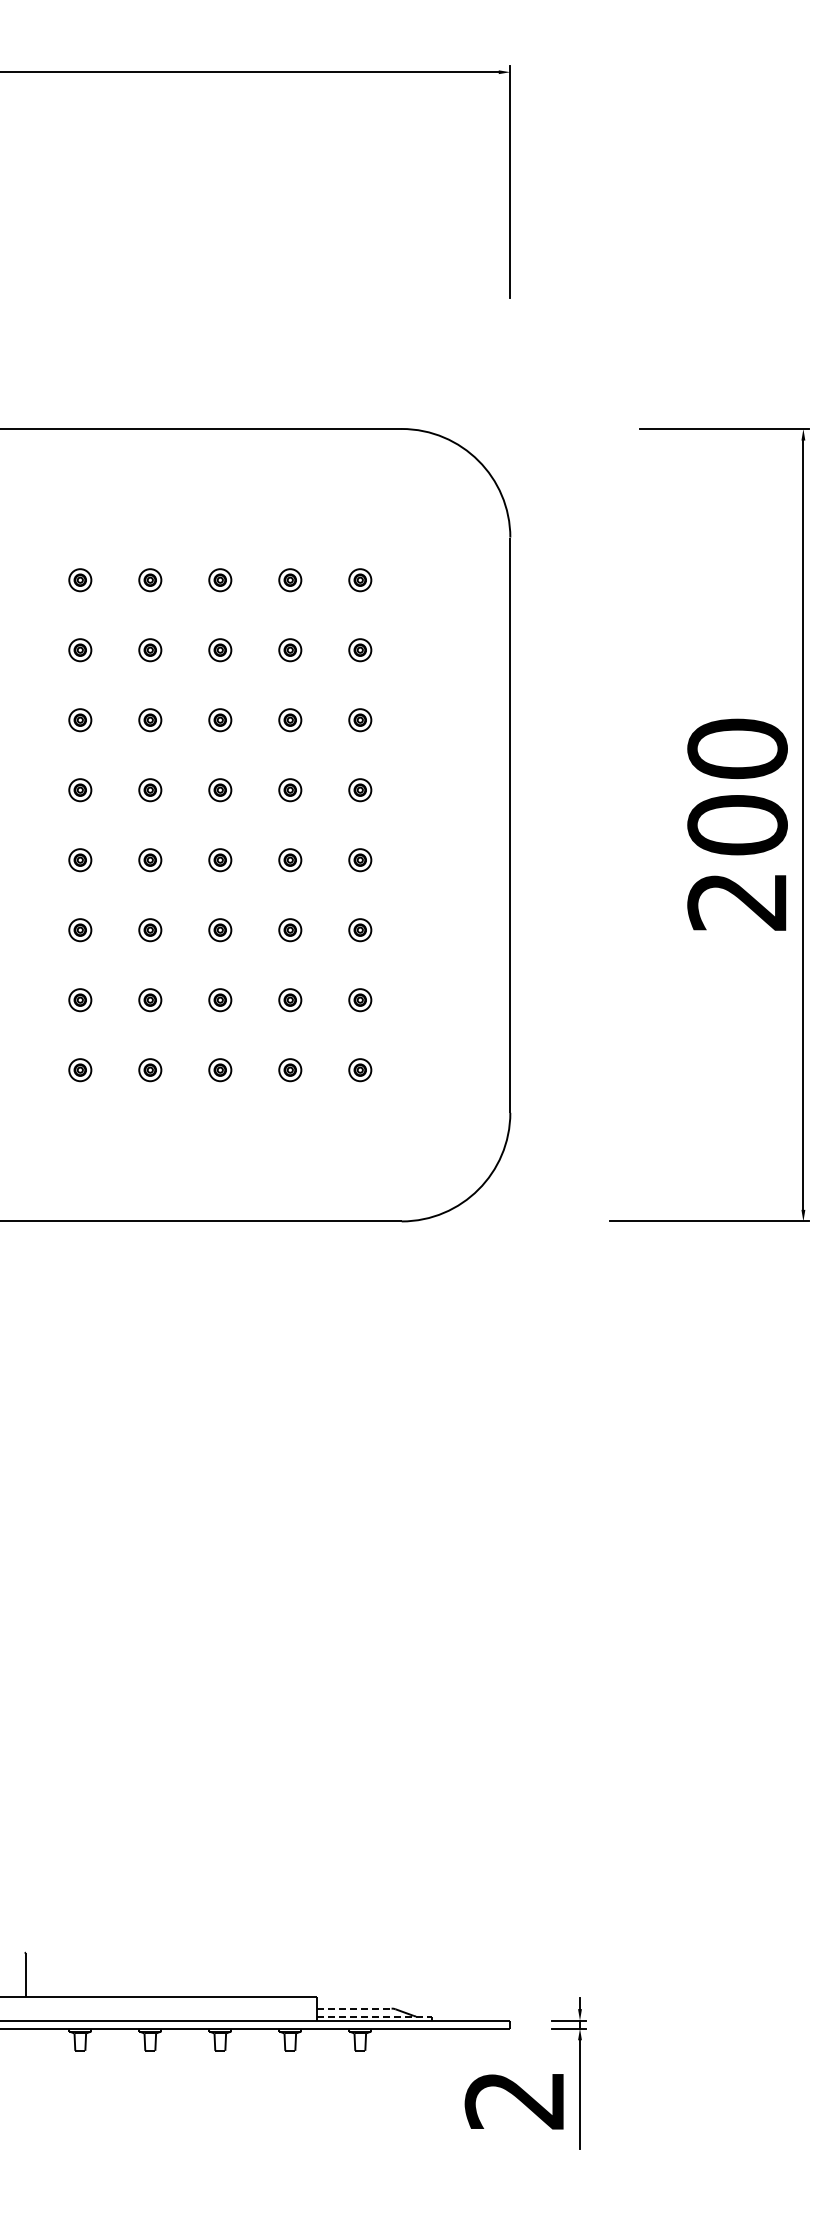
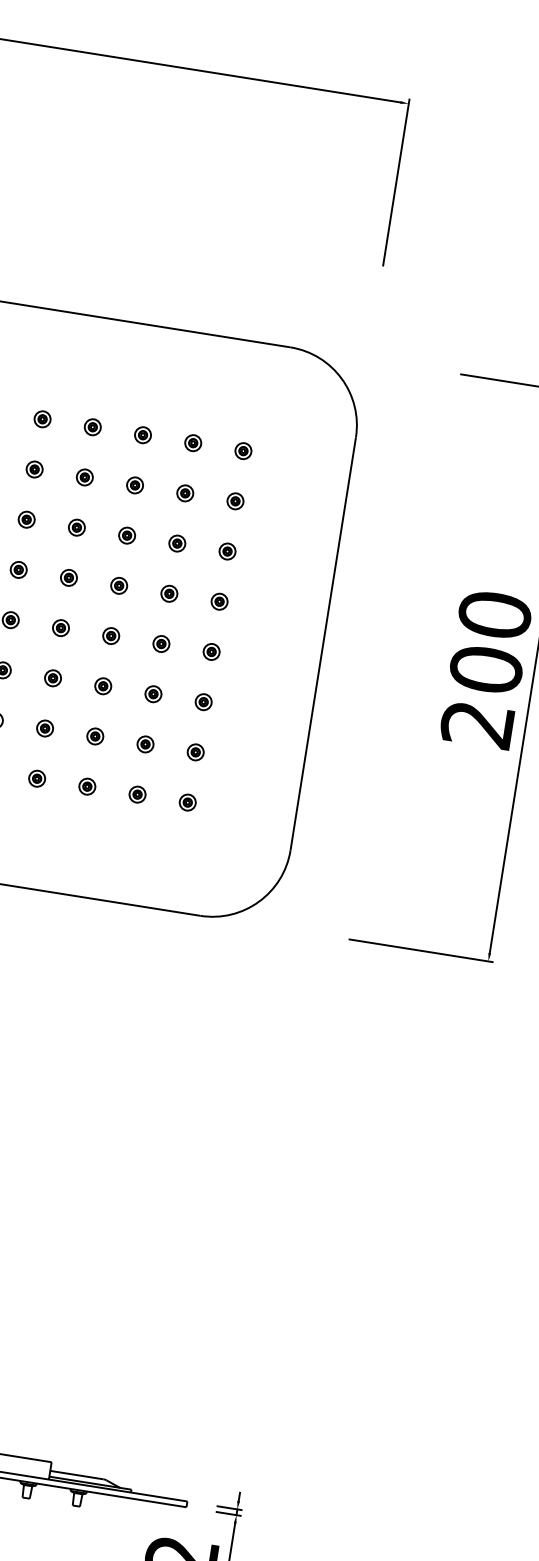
line: (354, 2008) -> (77, 1475), dashed -> solid
line: (374, 2016) -> (90, 1483), dashed -> solid

